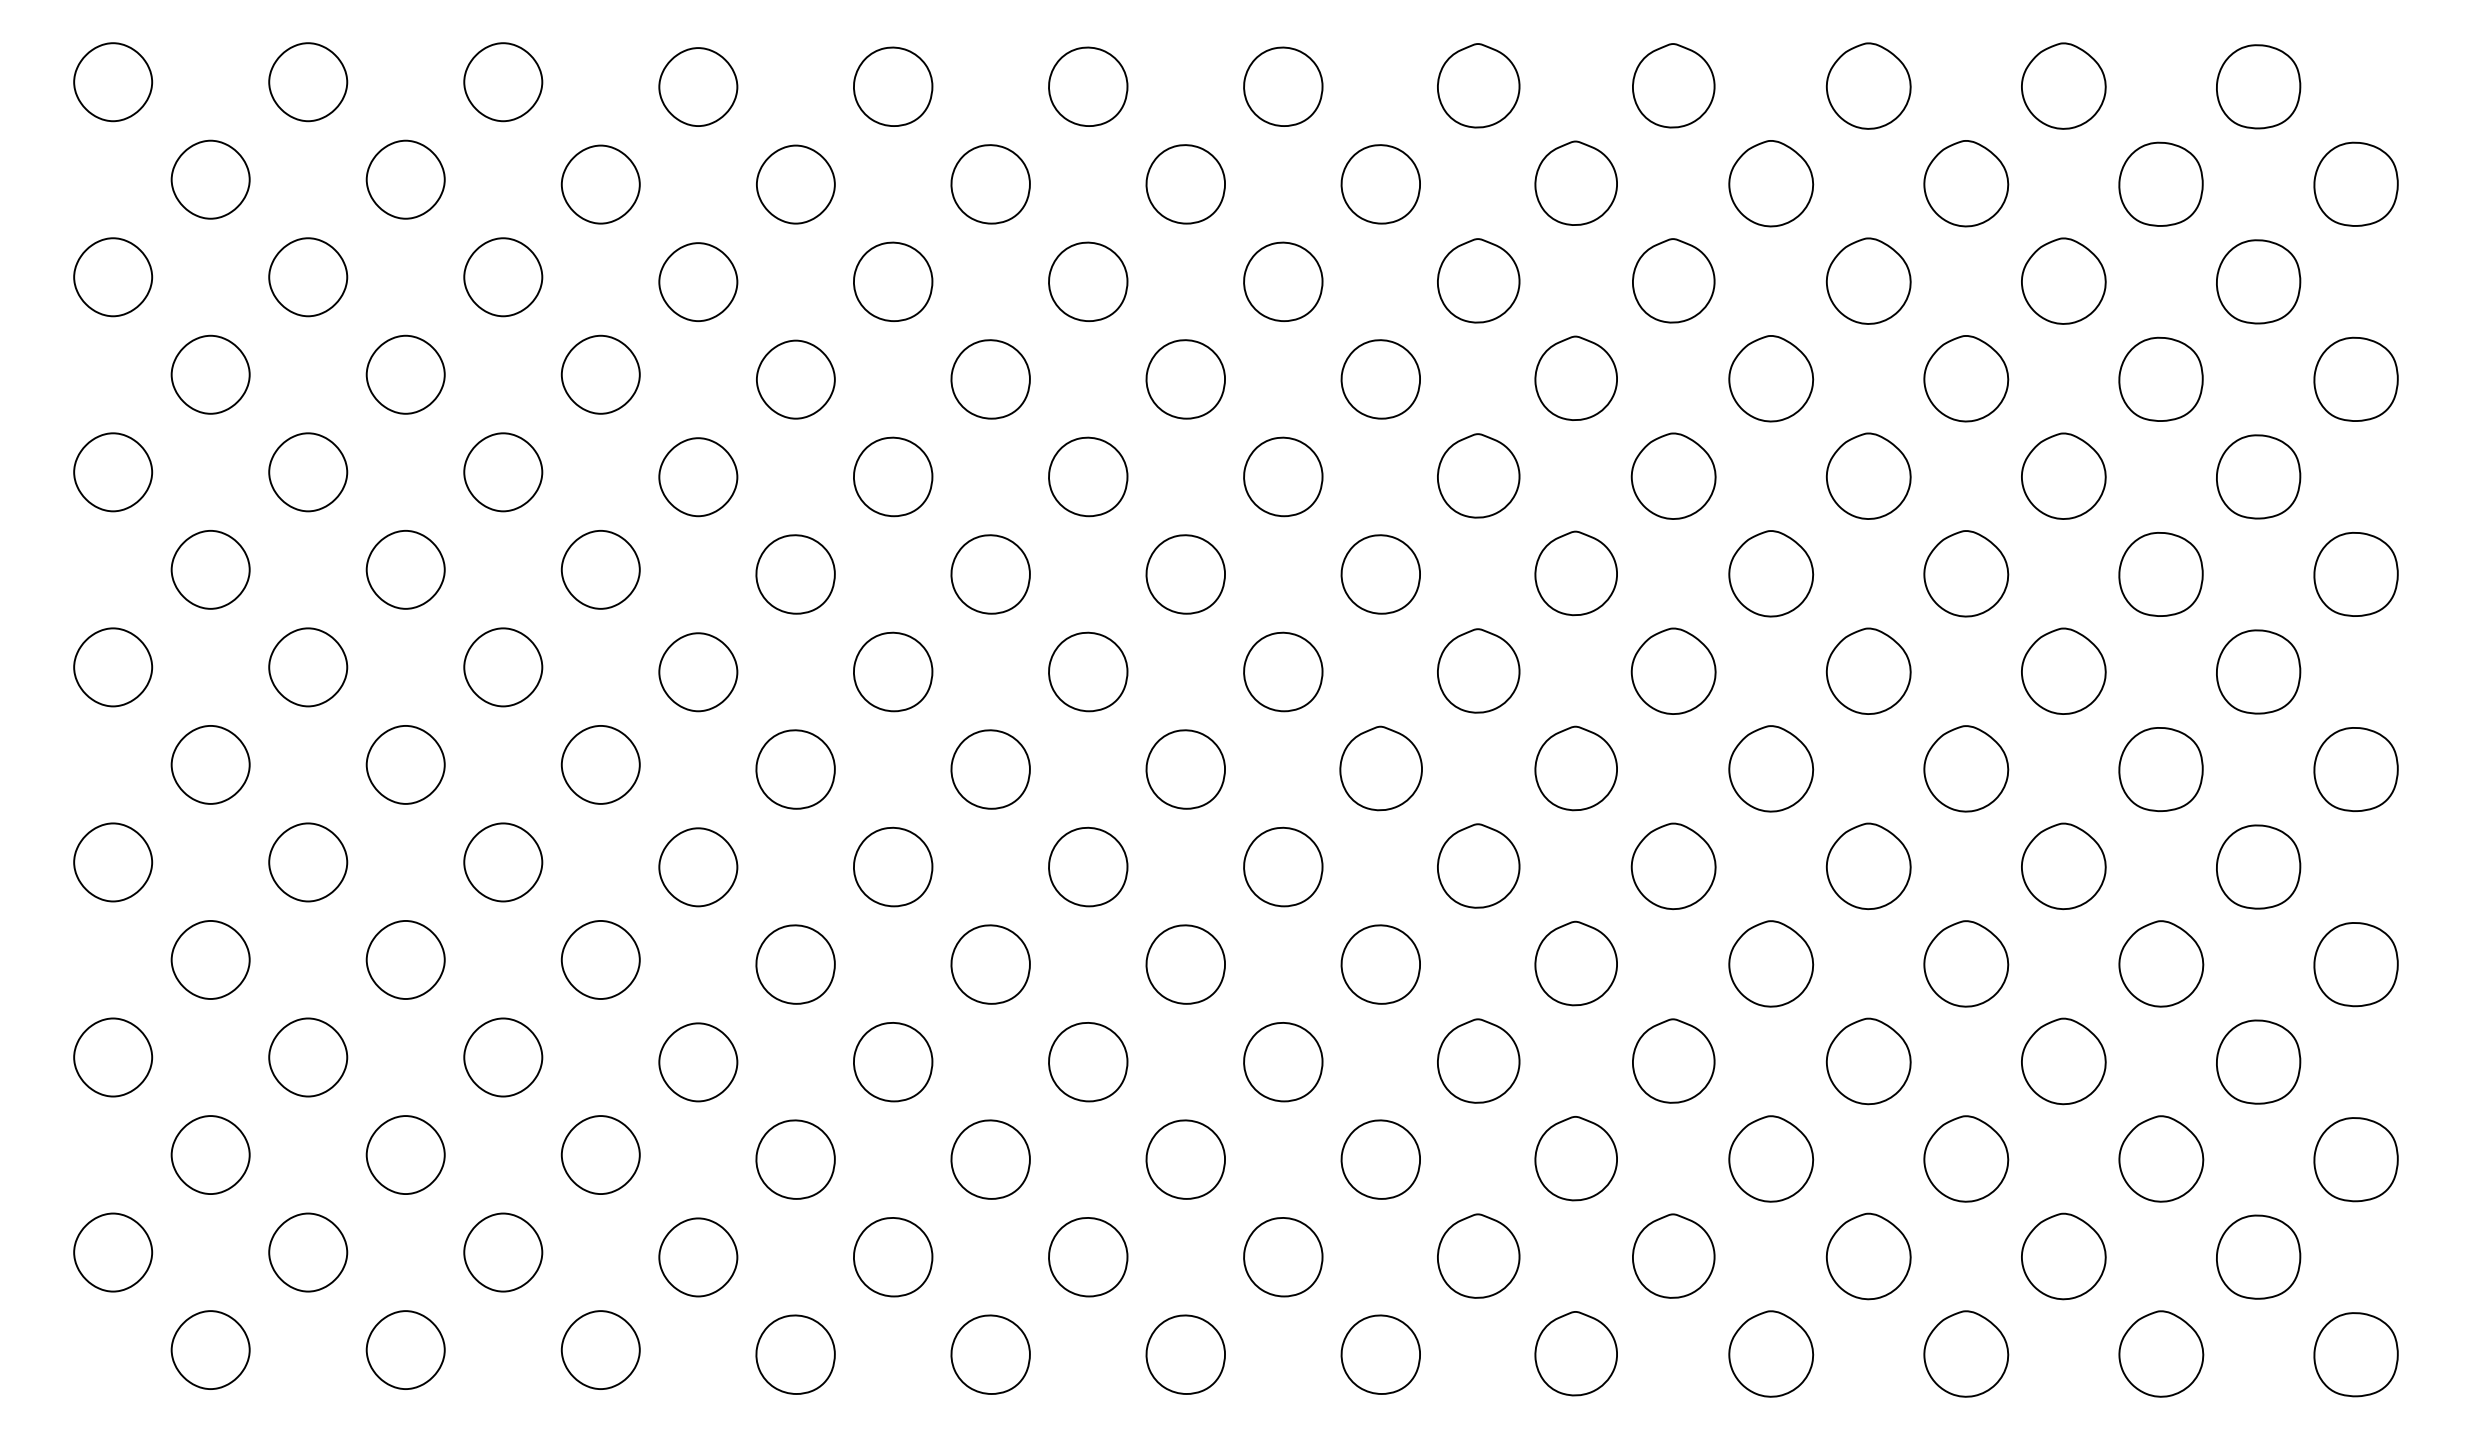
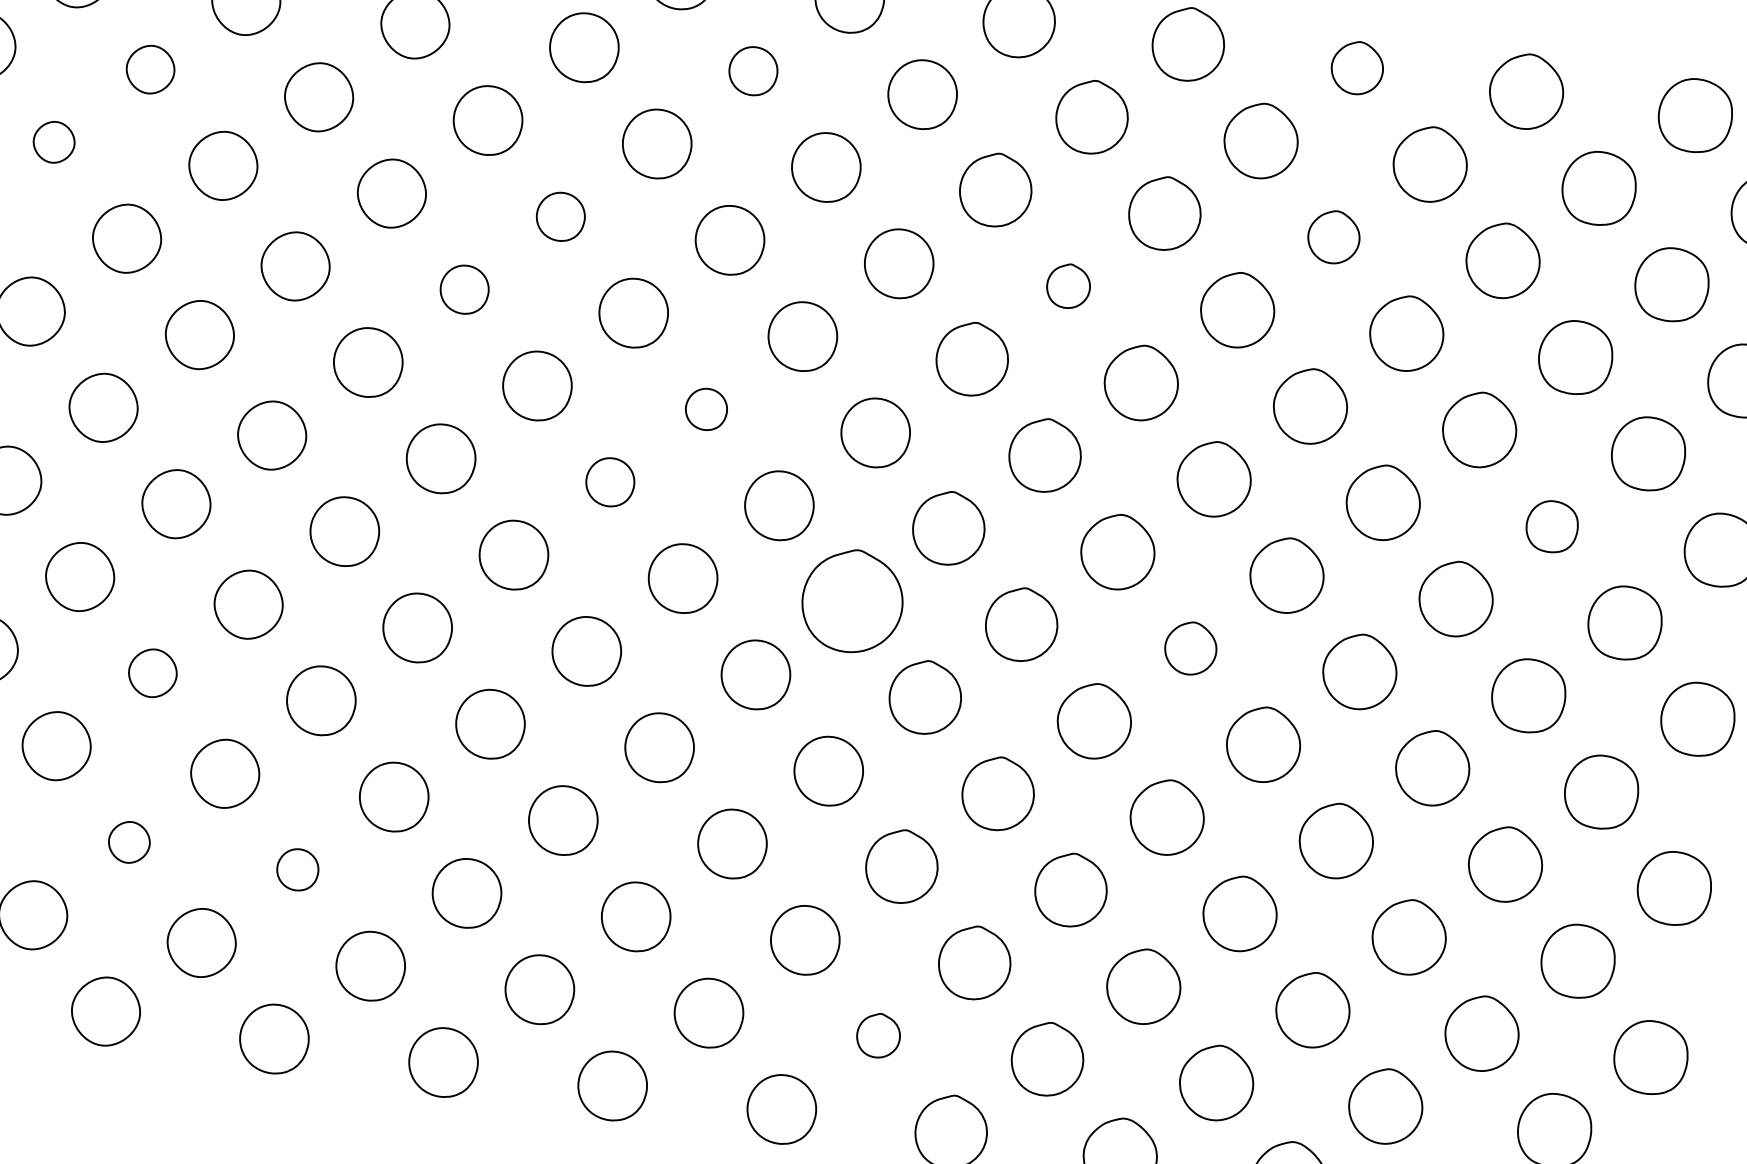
part: (1868, 85) -> (1357, 67), size x0.7
part: (1185, 184) -> (753, 71), size x0.7
part: (503, 277) -> (150, 69), size x0.7
part: (1868, 280) -> (1333, 236), size x0.7
part: (405, 374) -> (54, 142), size x0.6
part: (1575, 377) -> (1068, 285), size x0.6
part: (990, 379) -> (560, 216), size x0.7
part: (893, 476) -> (464, 289), size x0.7
part: (1185, 574) -> (706, 409), size x0.6
part: (2160, 574) -> (1551, 526), size x0.7
part: (1088, 671) -> (610, 481), size x0.7
part: (1380, 768) -> (852, 601), size x1.4
part: (1771, 768) -> (1191, 648), size x0.7
part: (600, 959) -> (152, 672), size x0.7
part: (600, 1154) -> (129, 841), size x0.6
part: (795, 1159) -> (297, 869), size x0.6
part: (1478, 1255) -> (878, 1035), size x0.6

